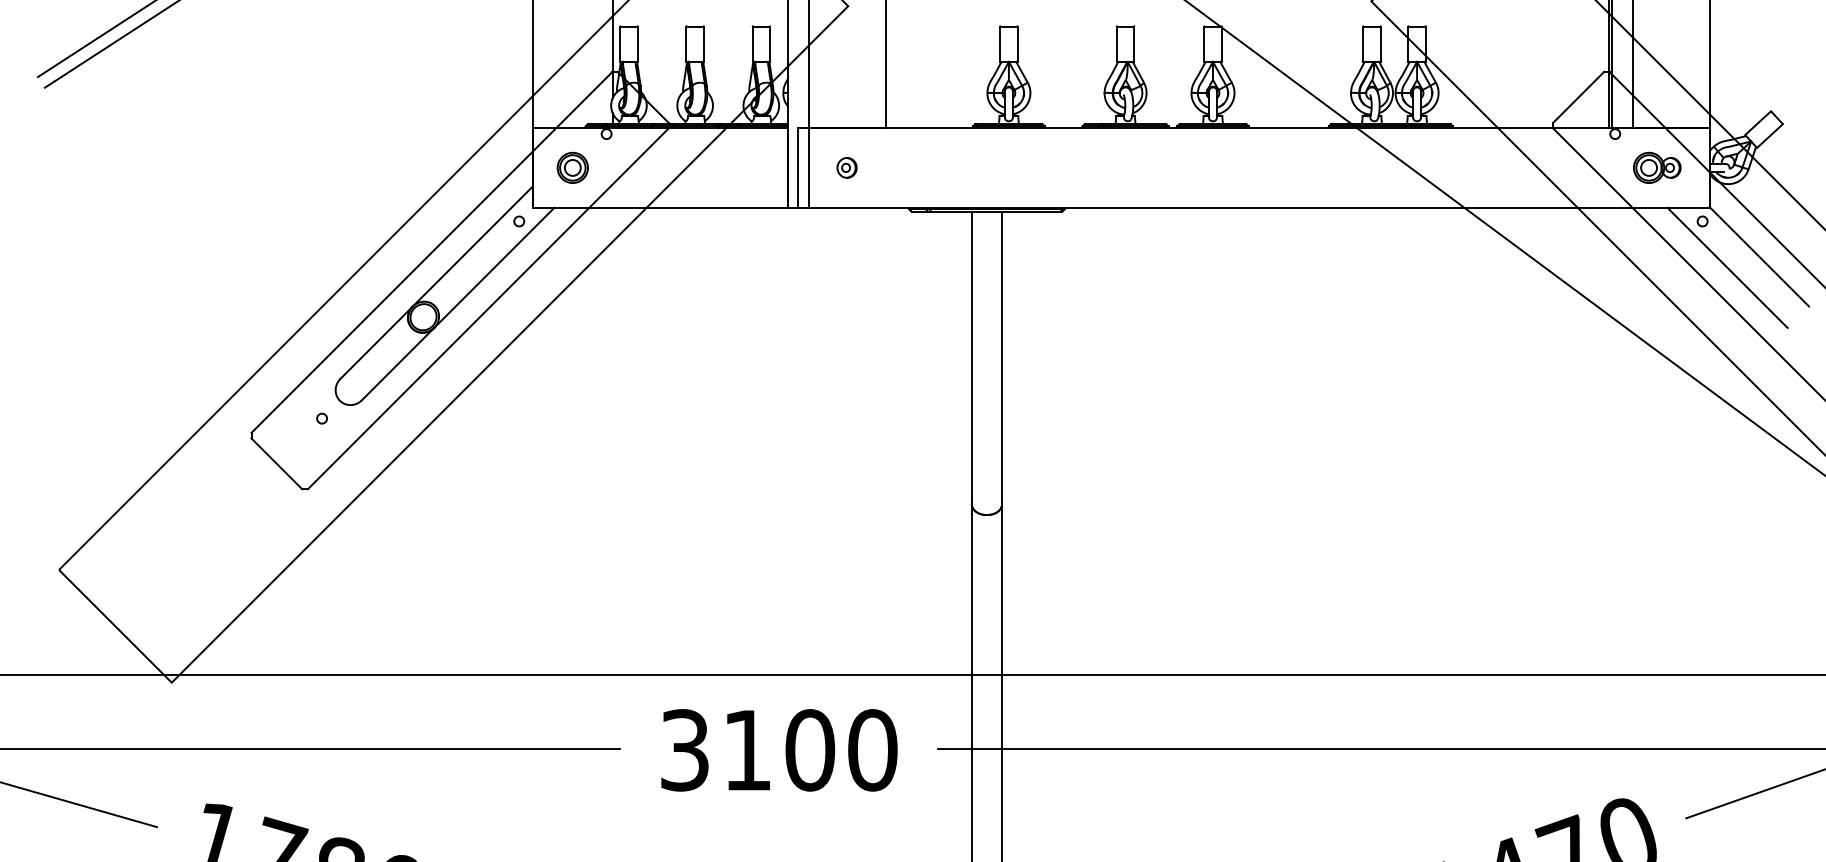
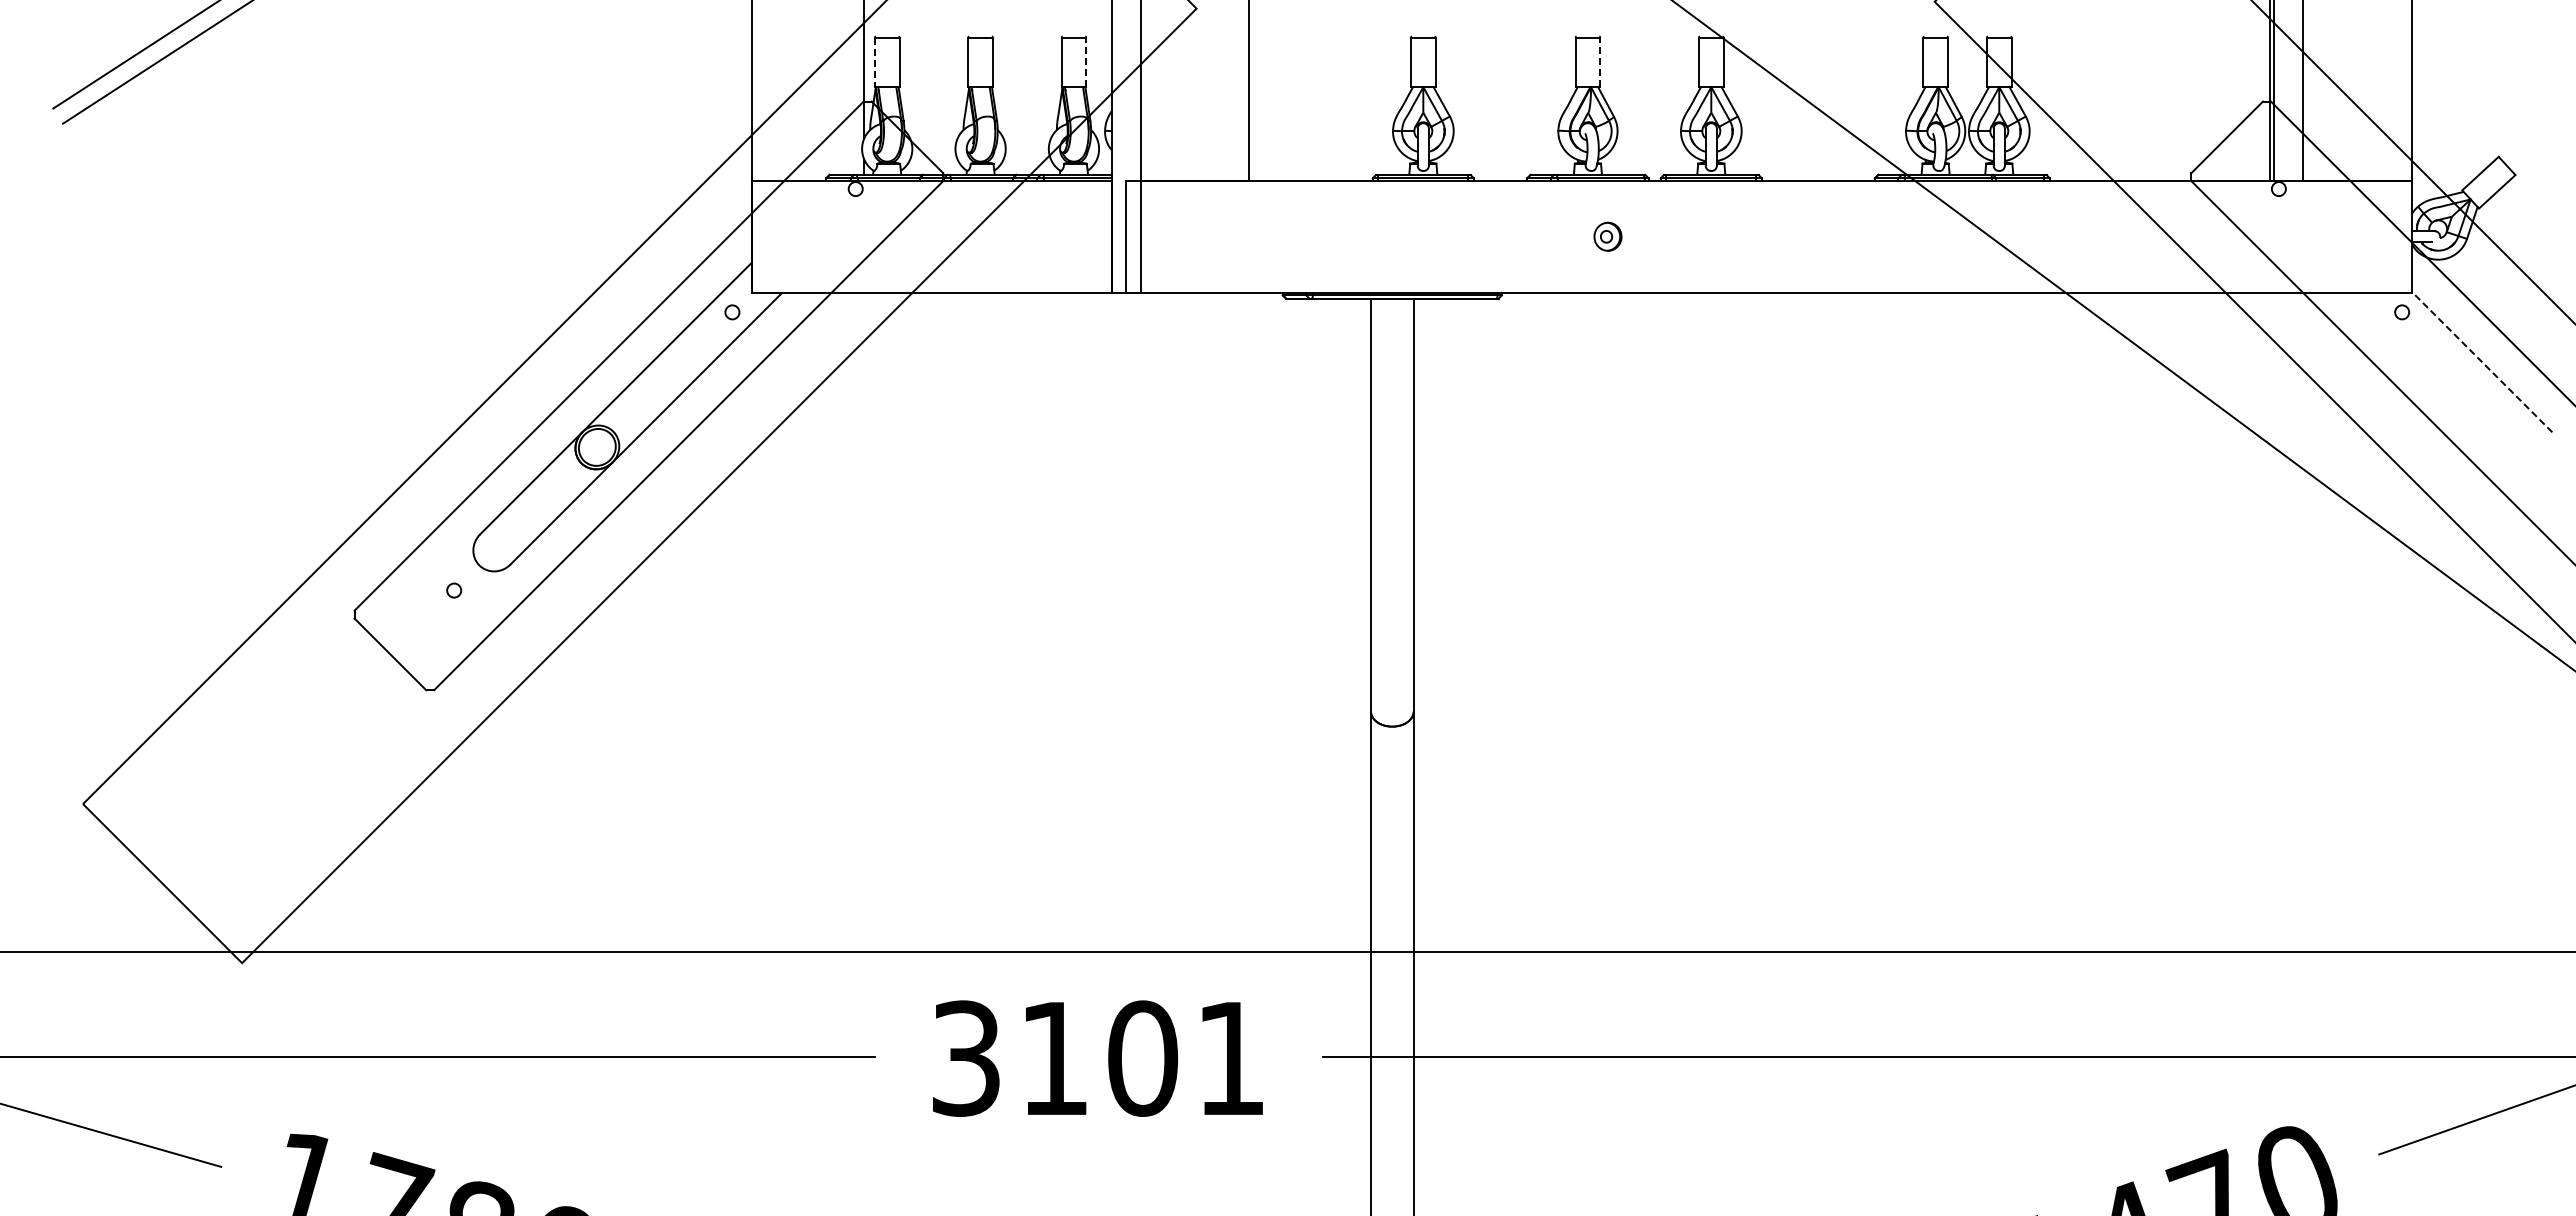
line: (619, 44) -> (874, 62), solid -> dashed
line: (770, 44) -> (1086, 62), solid -> dashed
line: (1134, 44) -> (1600, 62), solid -> dashed
part: (572, 167) -> (807, 236), removed
part: (846, 167) -> (1607, 236), moved
part: (1657, 167) -> (2338, 236), removed
line: (1758, 256) -> (2481, 361), solid -> dashed
line: (1727, 267) -> (2437, 377), removed
text: (872, 750) -> (1231, 1058), 3100 -> 3101

